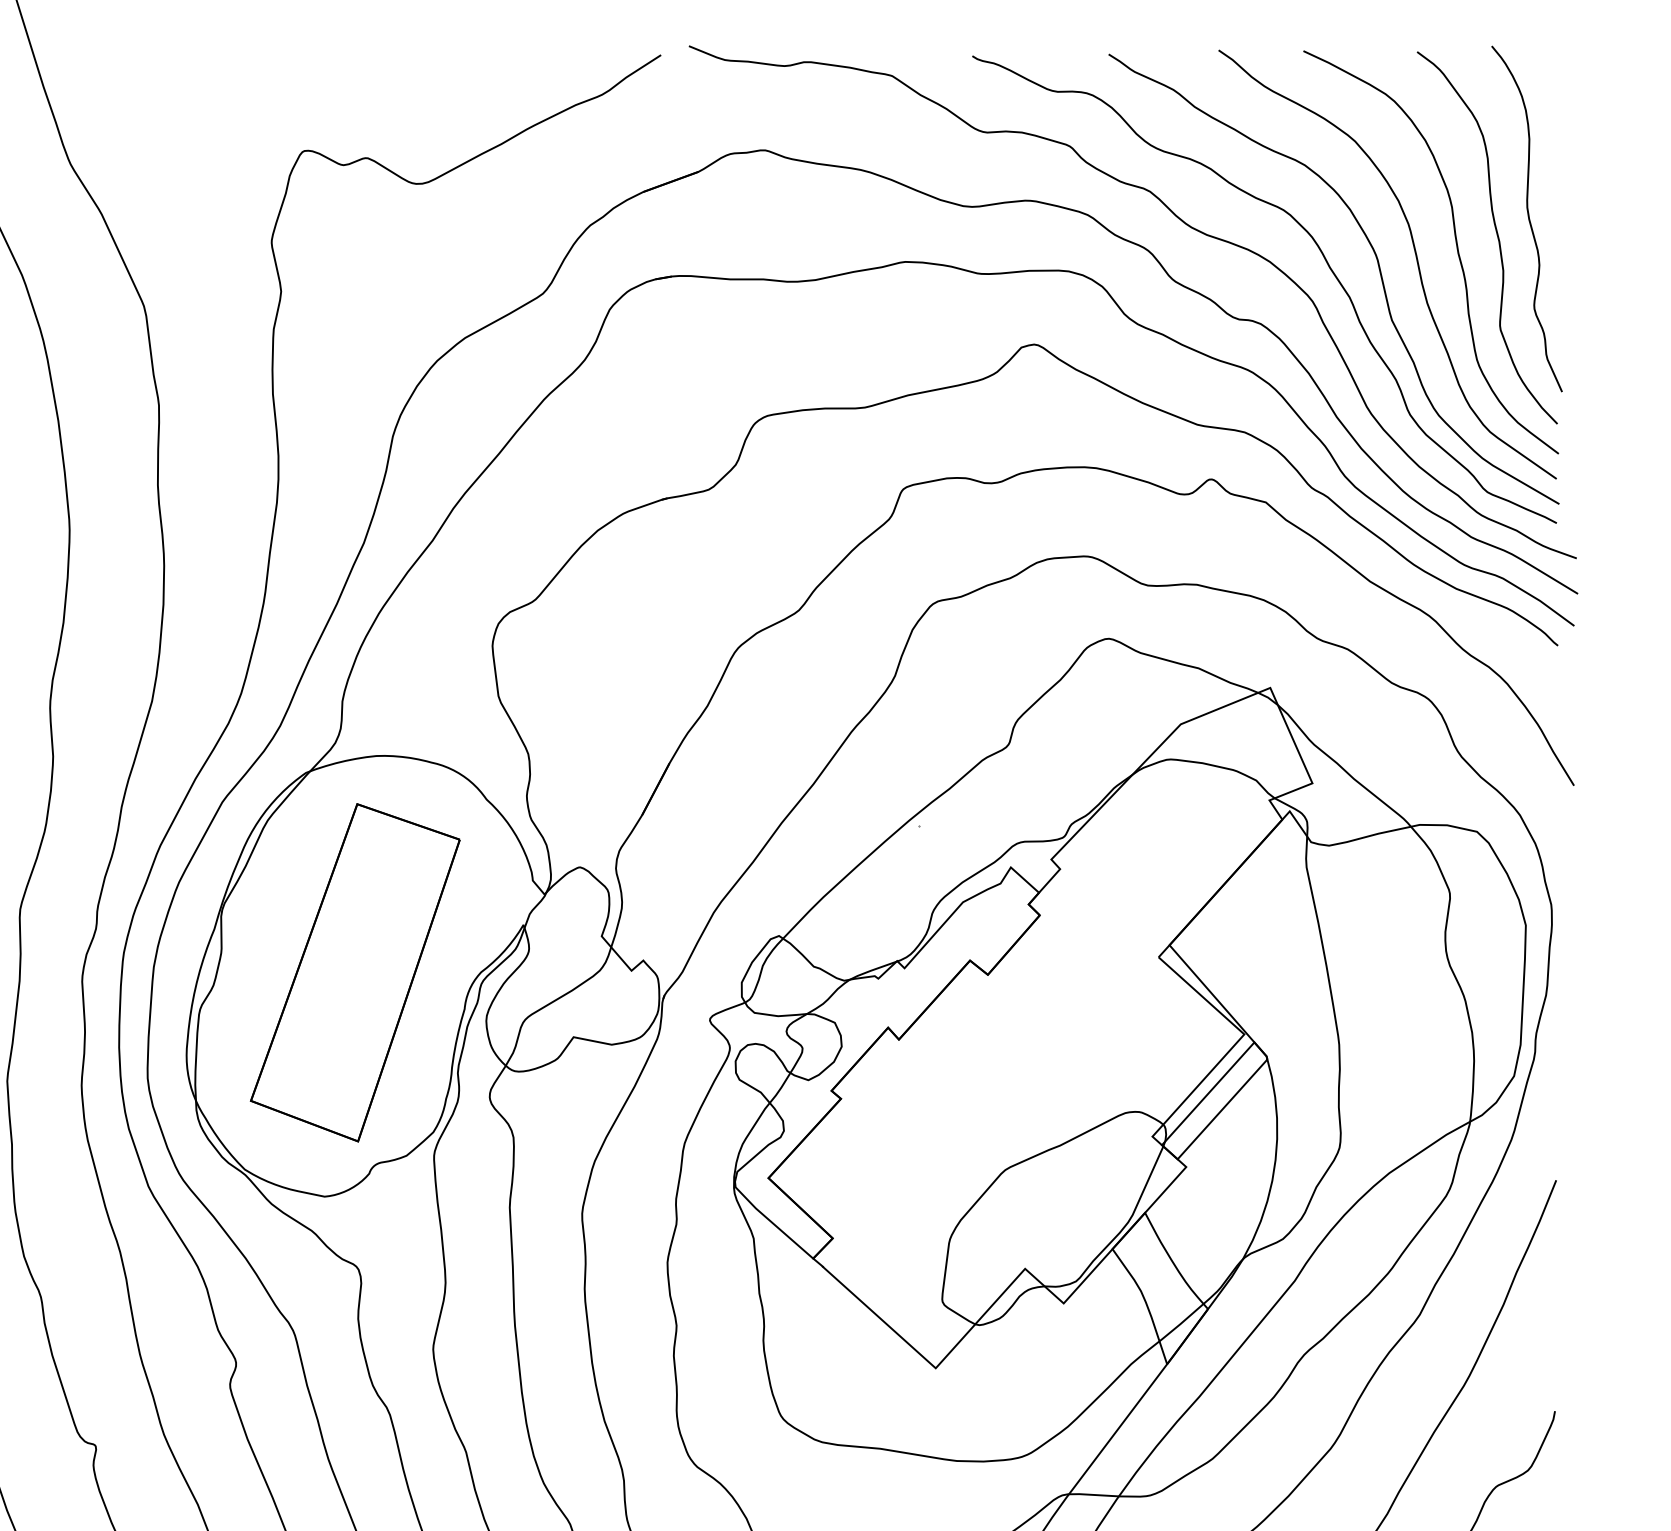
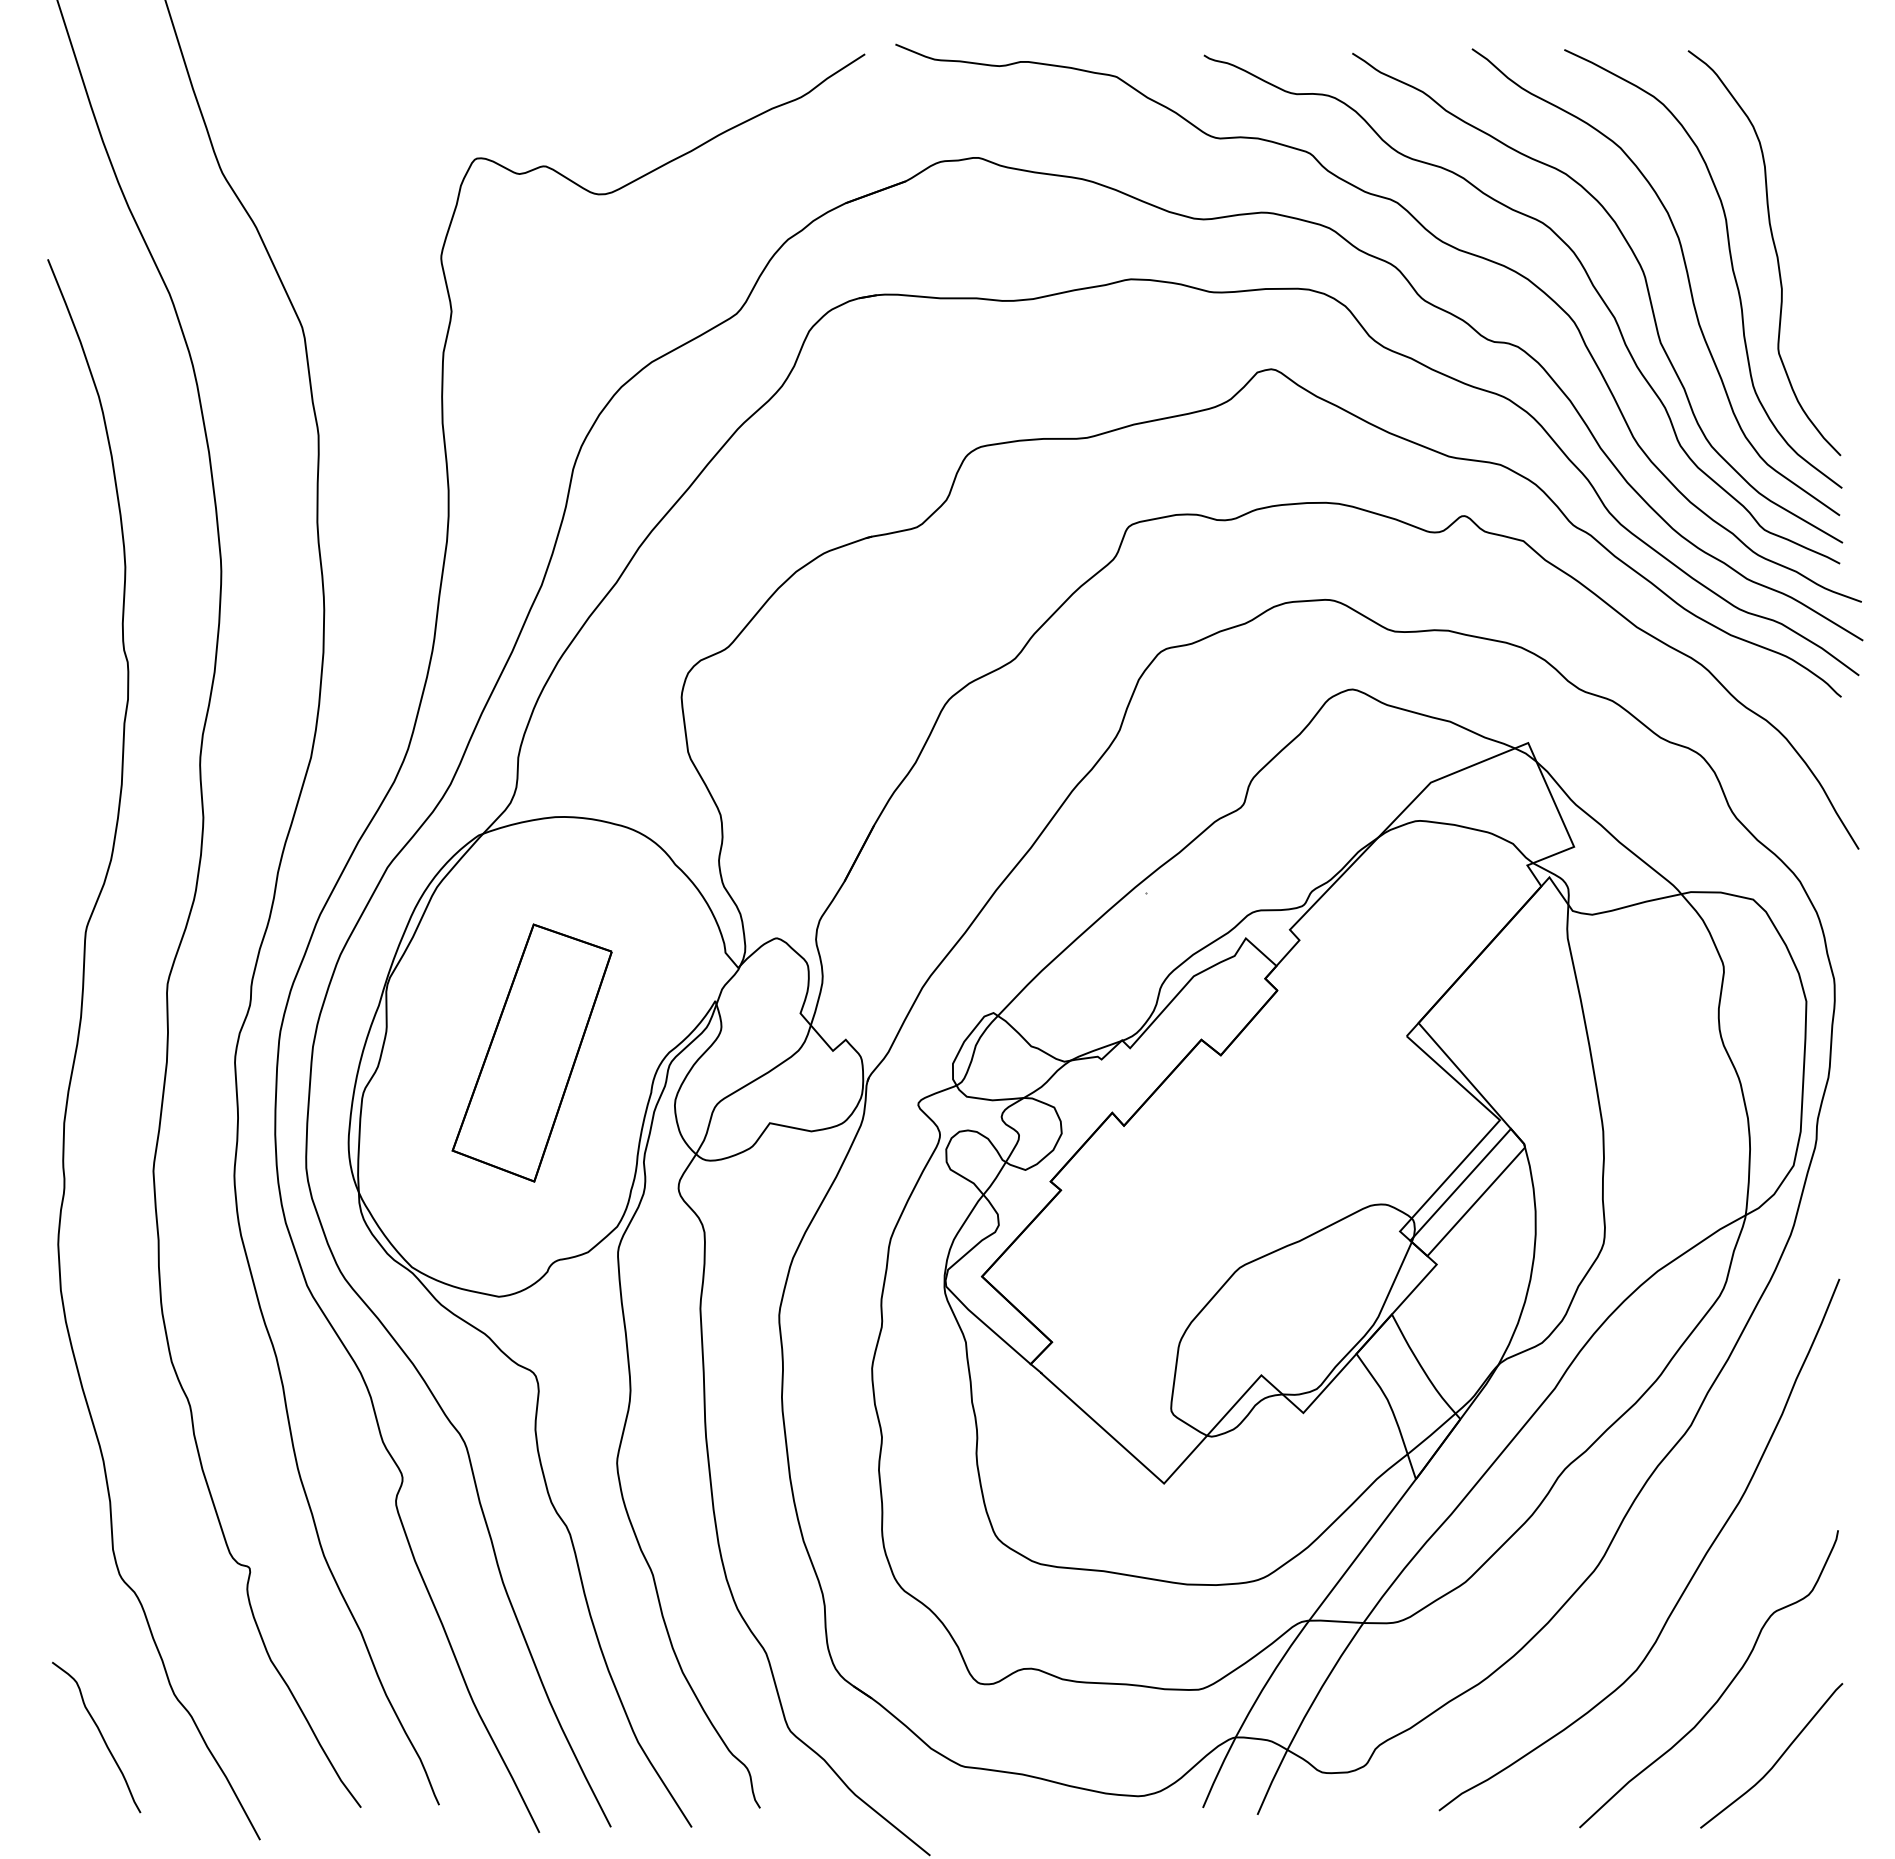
curve: (1527, 217) -> (1808, 231), removed
part: (354, 972) -> (531, 1052), size x0.7

